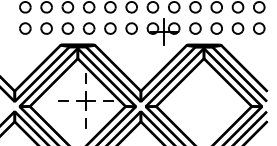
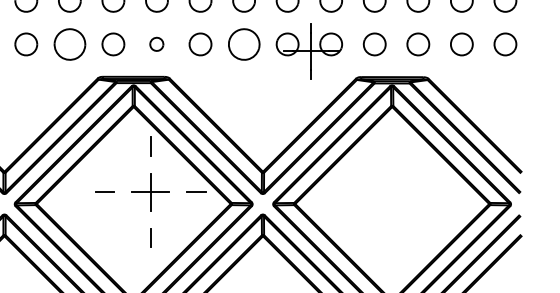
part: (46, 28) -> (69, 44), size x1.4
part: (88, 28) -> (155, 44), size x0.6
part: (131, 28) -> (243, 44), size x1.4

